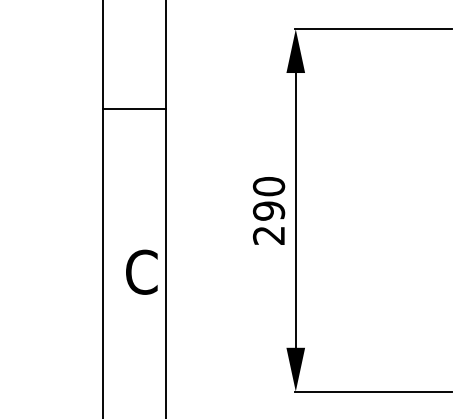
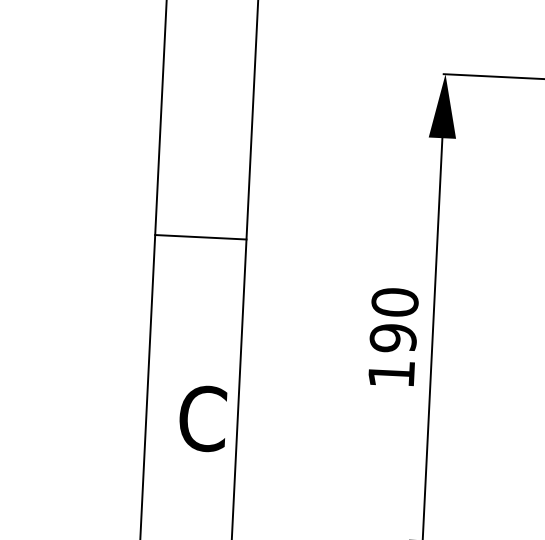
line: (134, 108) -> (200, 237), moved
text: (268, 235) -> (390, 373), 290 -> 190

